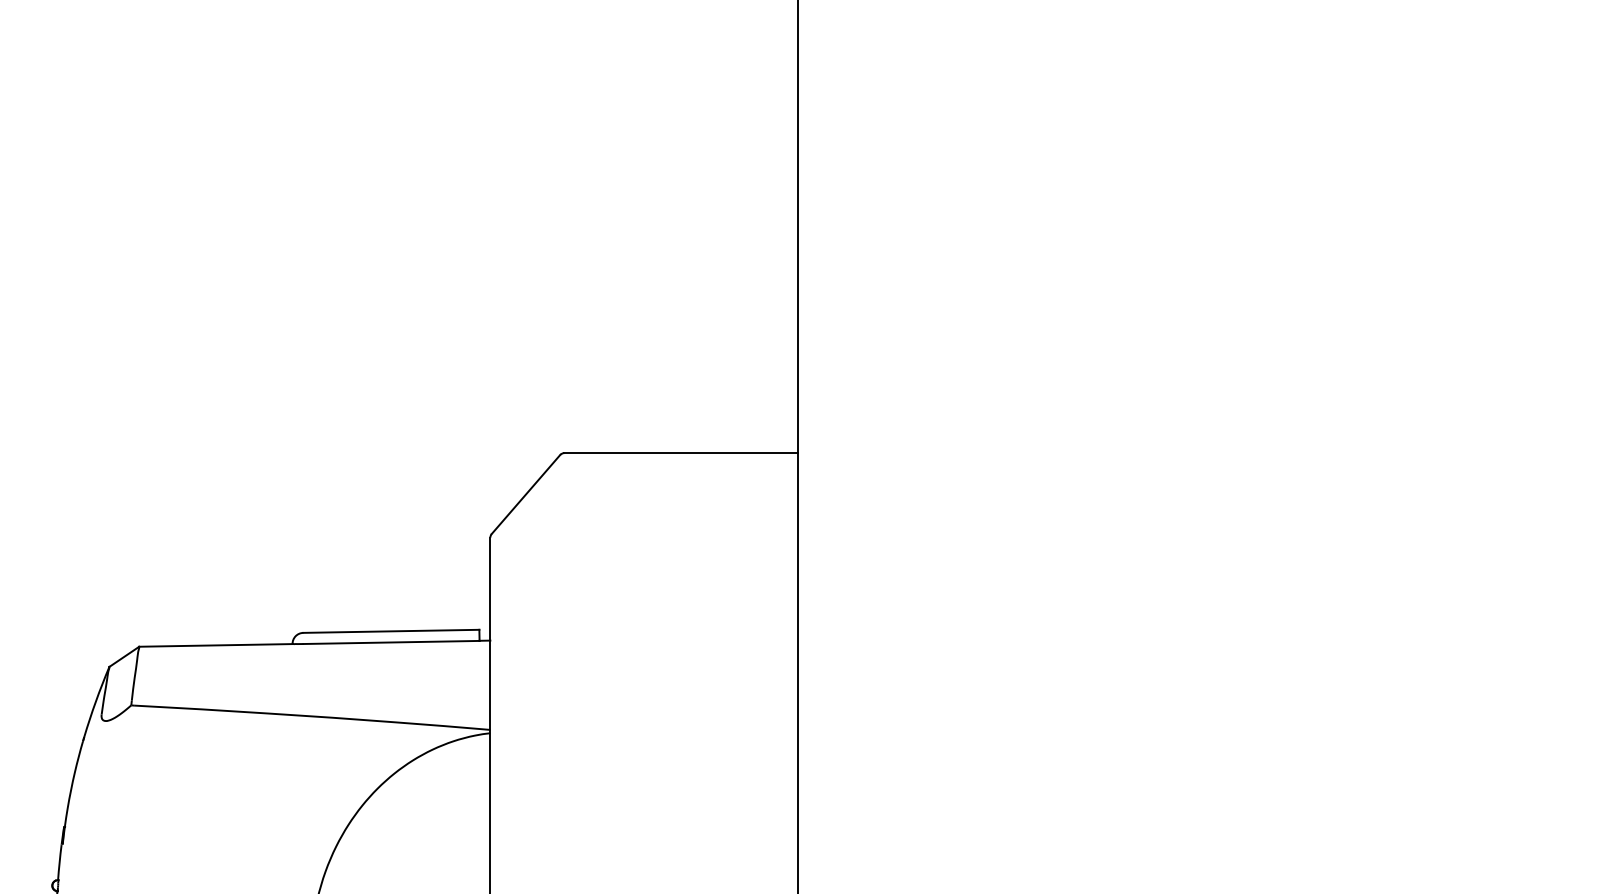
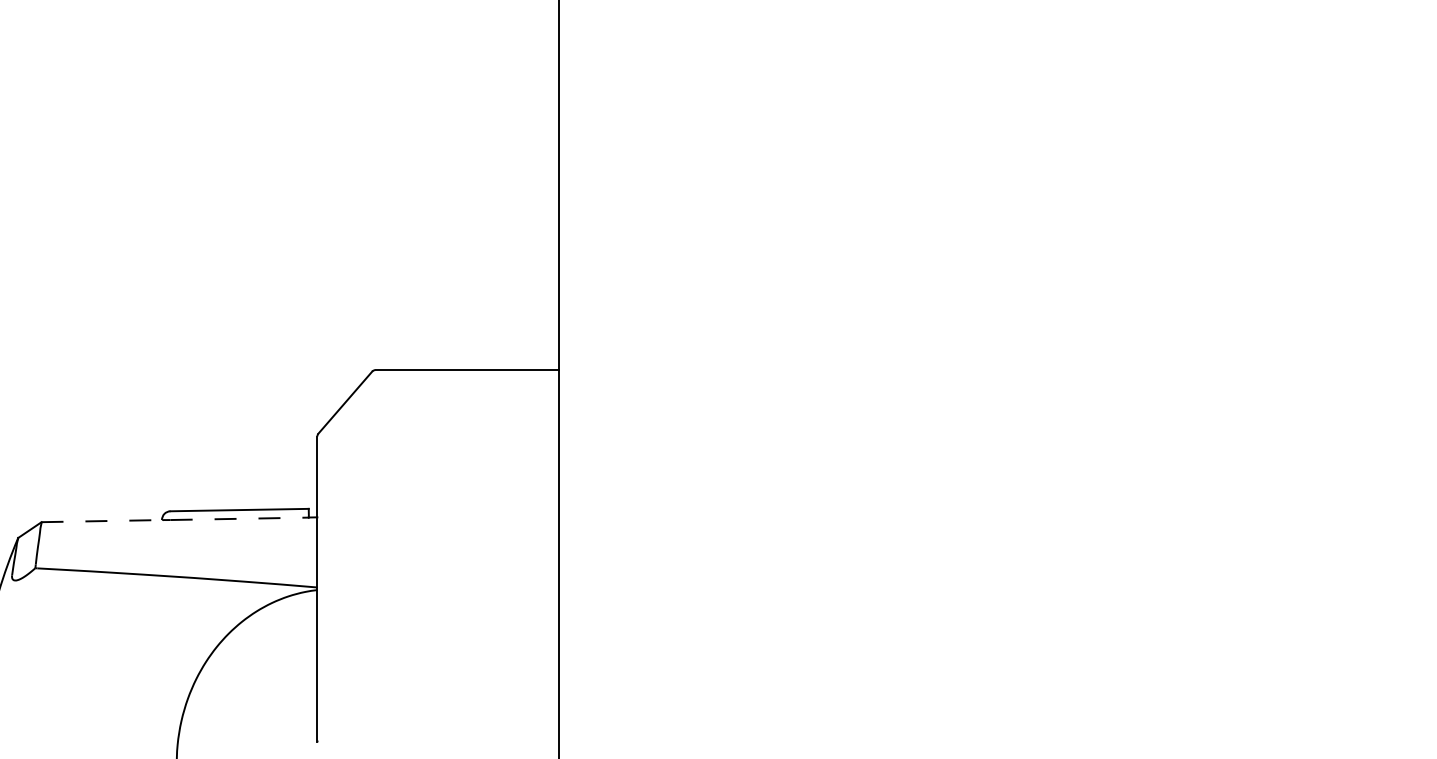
line: (392, 642) -> (240, 518), solid -> dashed
line: (216, 645) -> (102, 521), solid -> dashed

